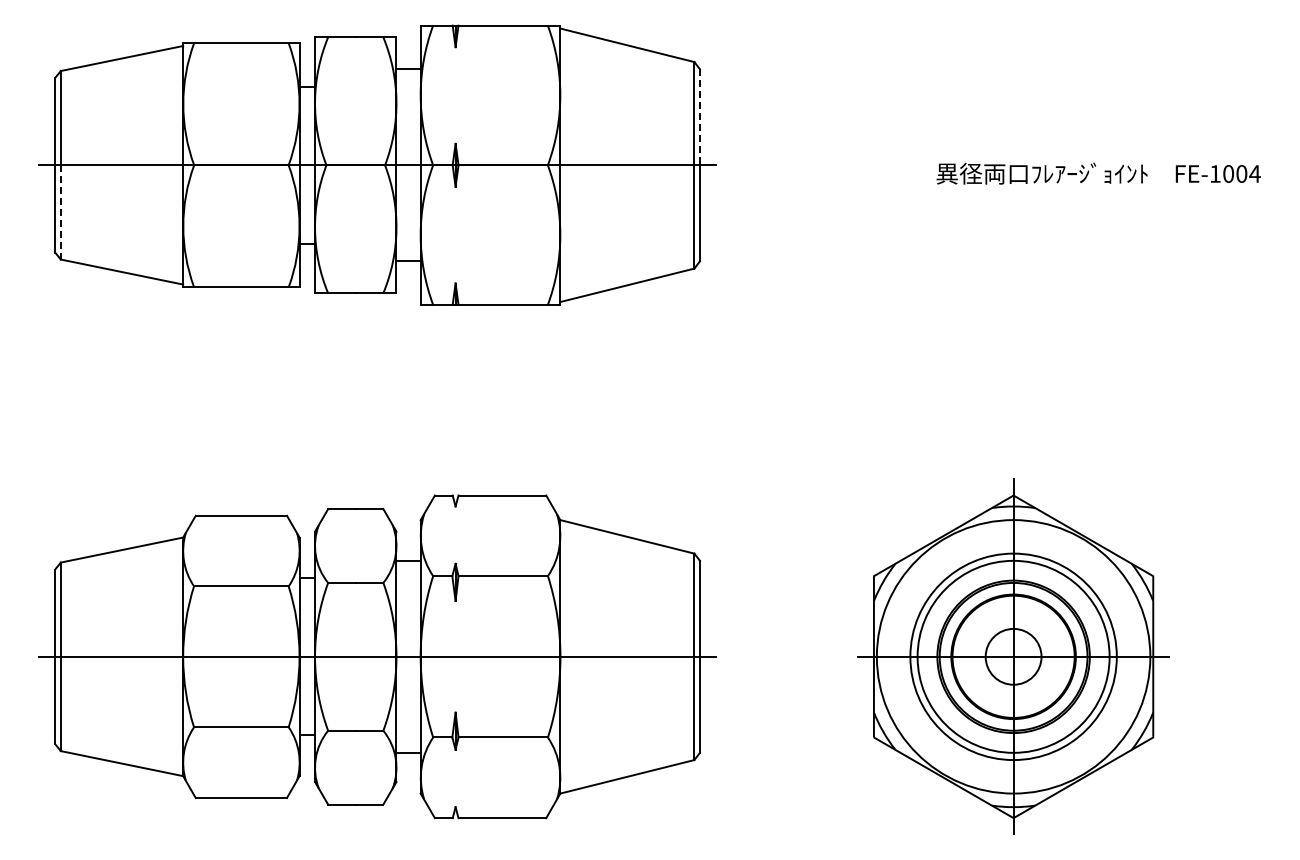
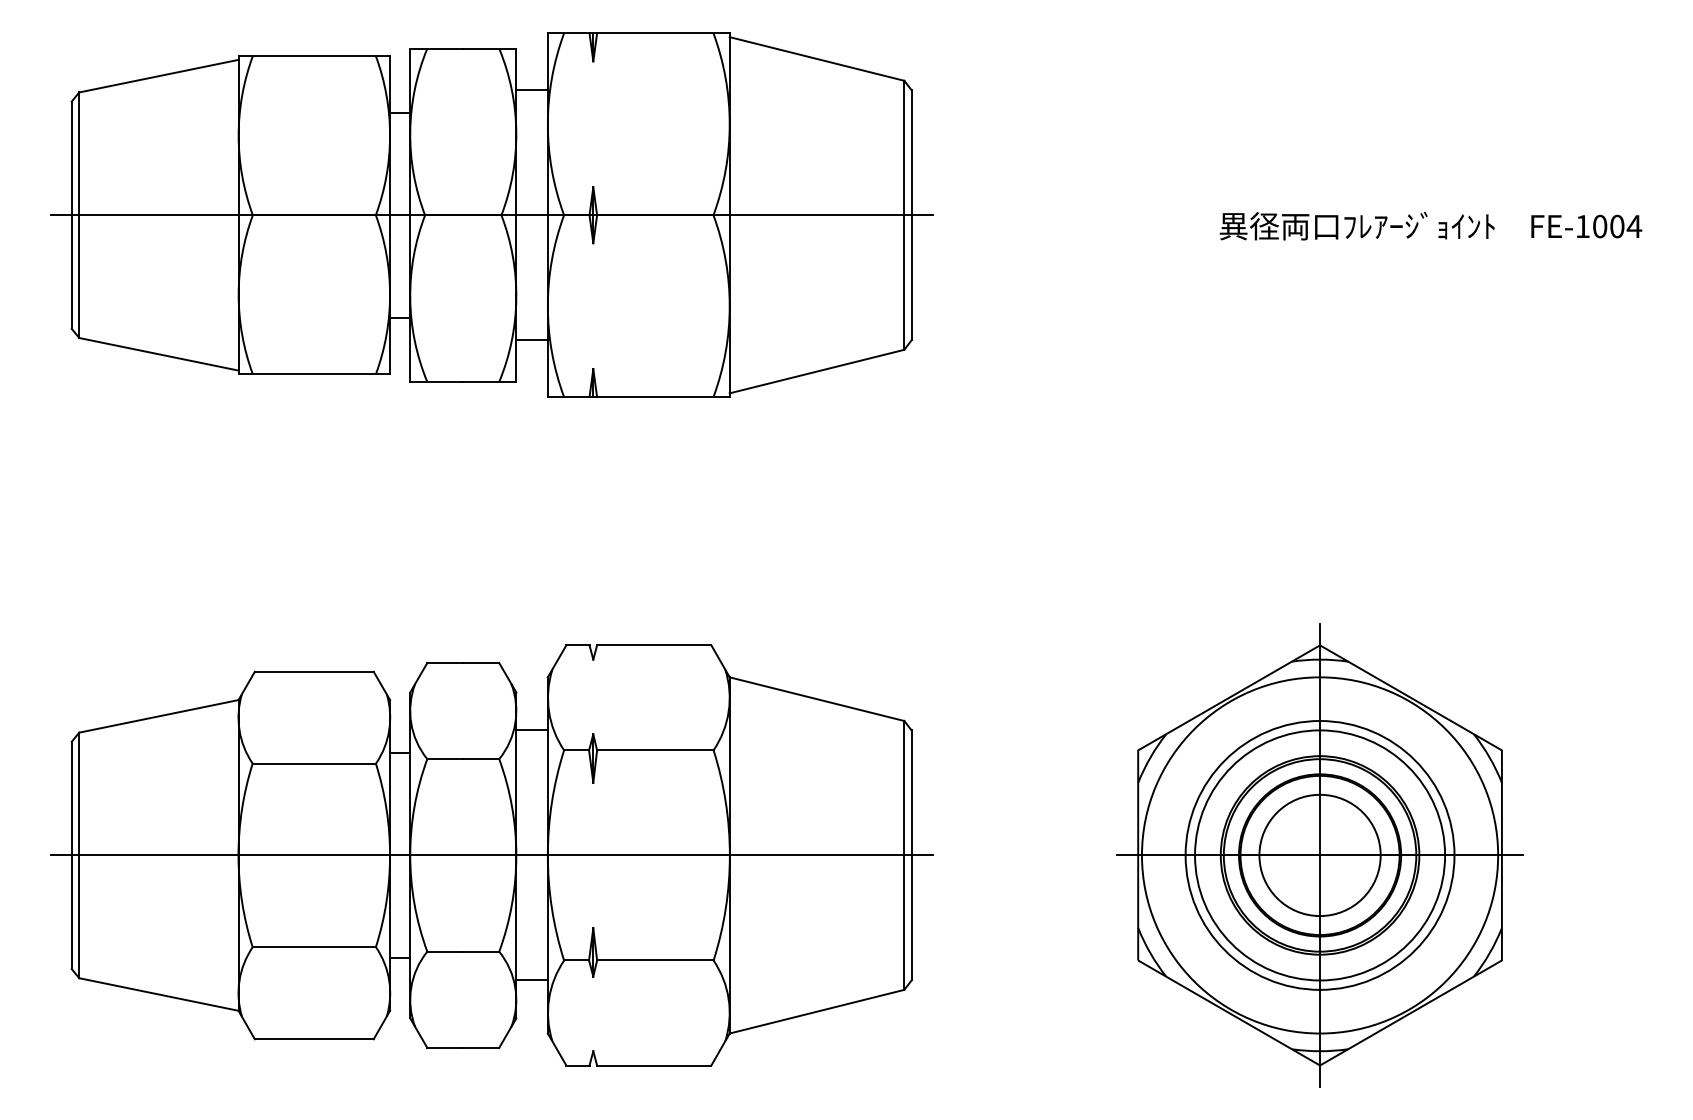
line: (699, 117) -> (910, 152), dashed -> solid
line: (60, 211) -> (78, 275), dashed -> solid
circle: (1013, 656) -> (1319, 854), size x1.67

